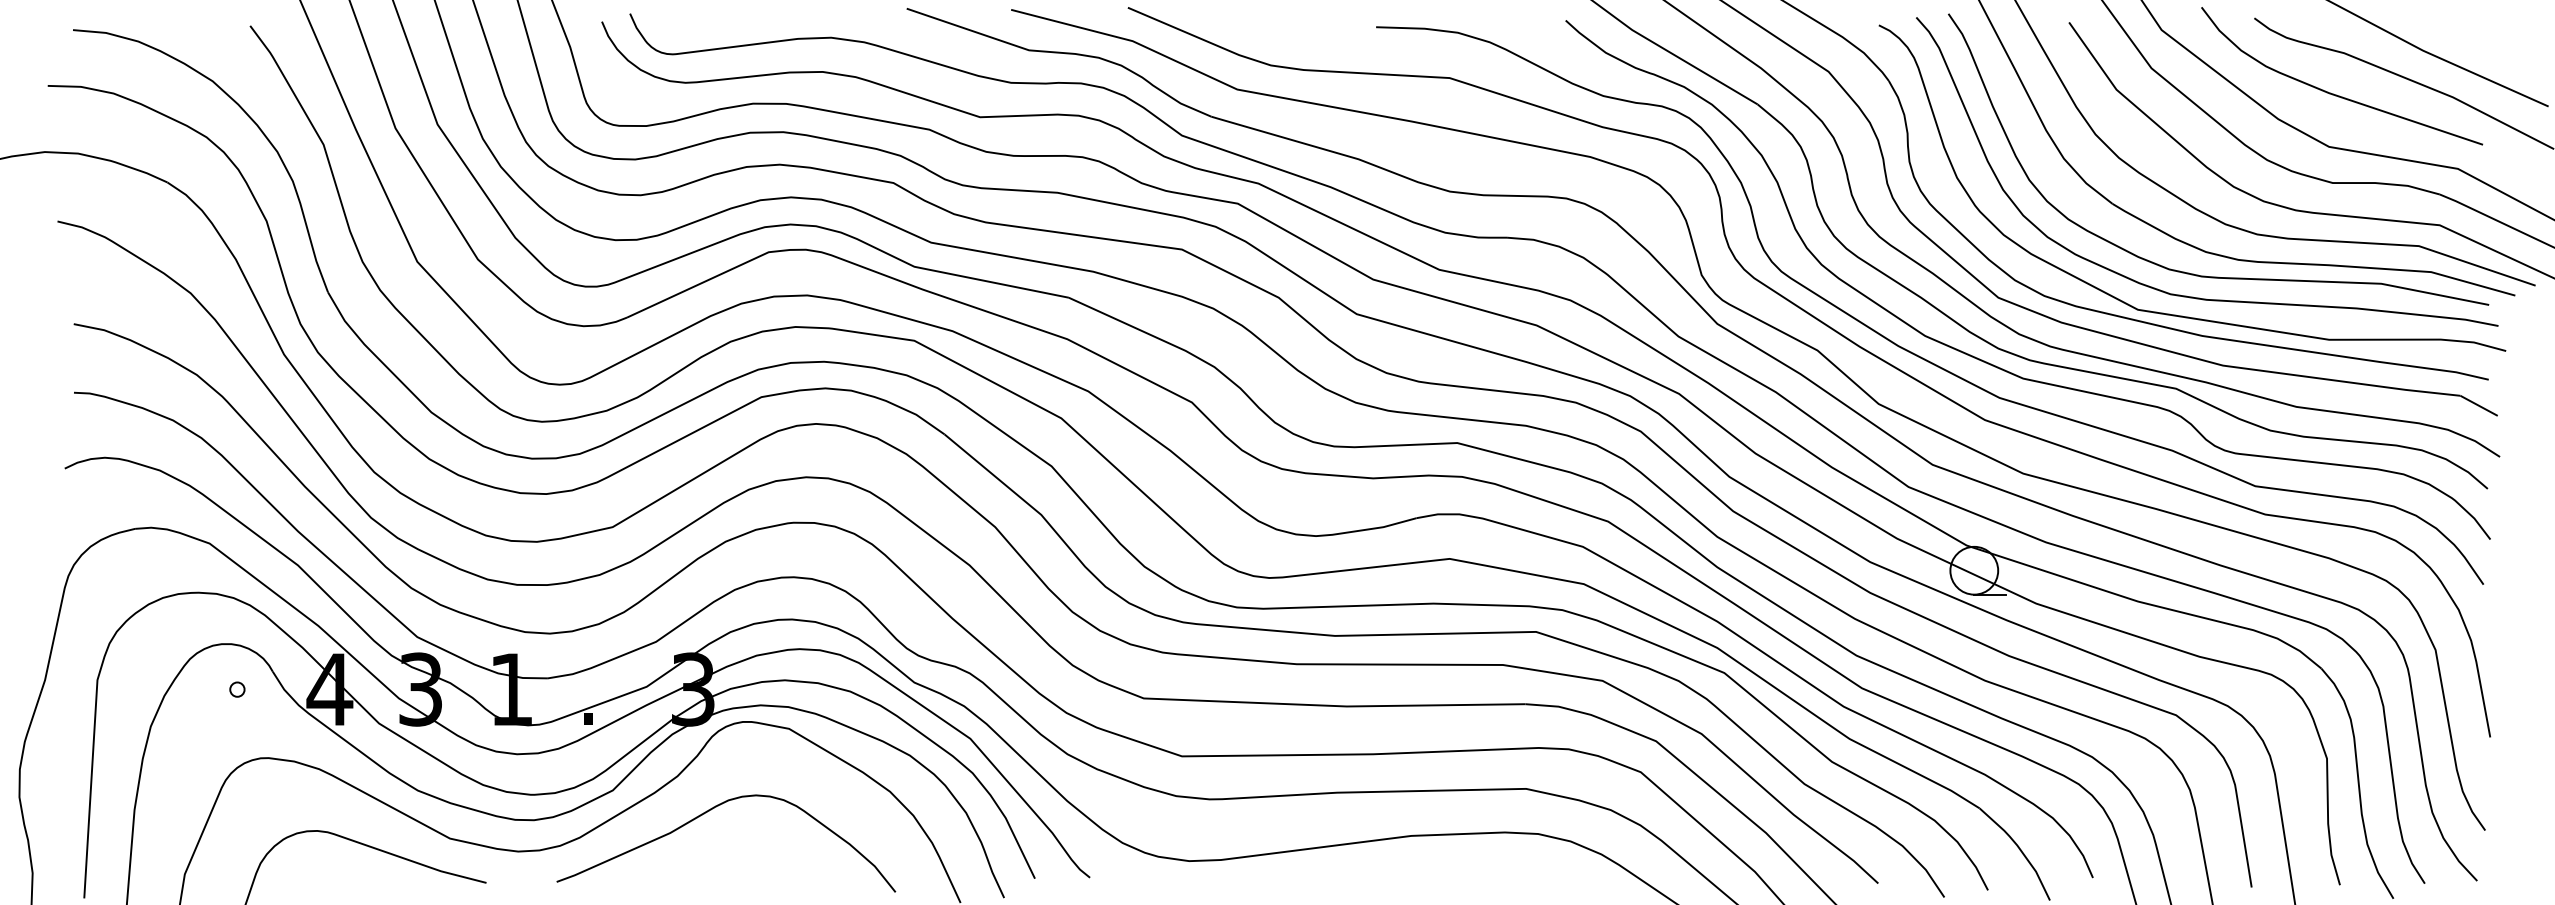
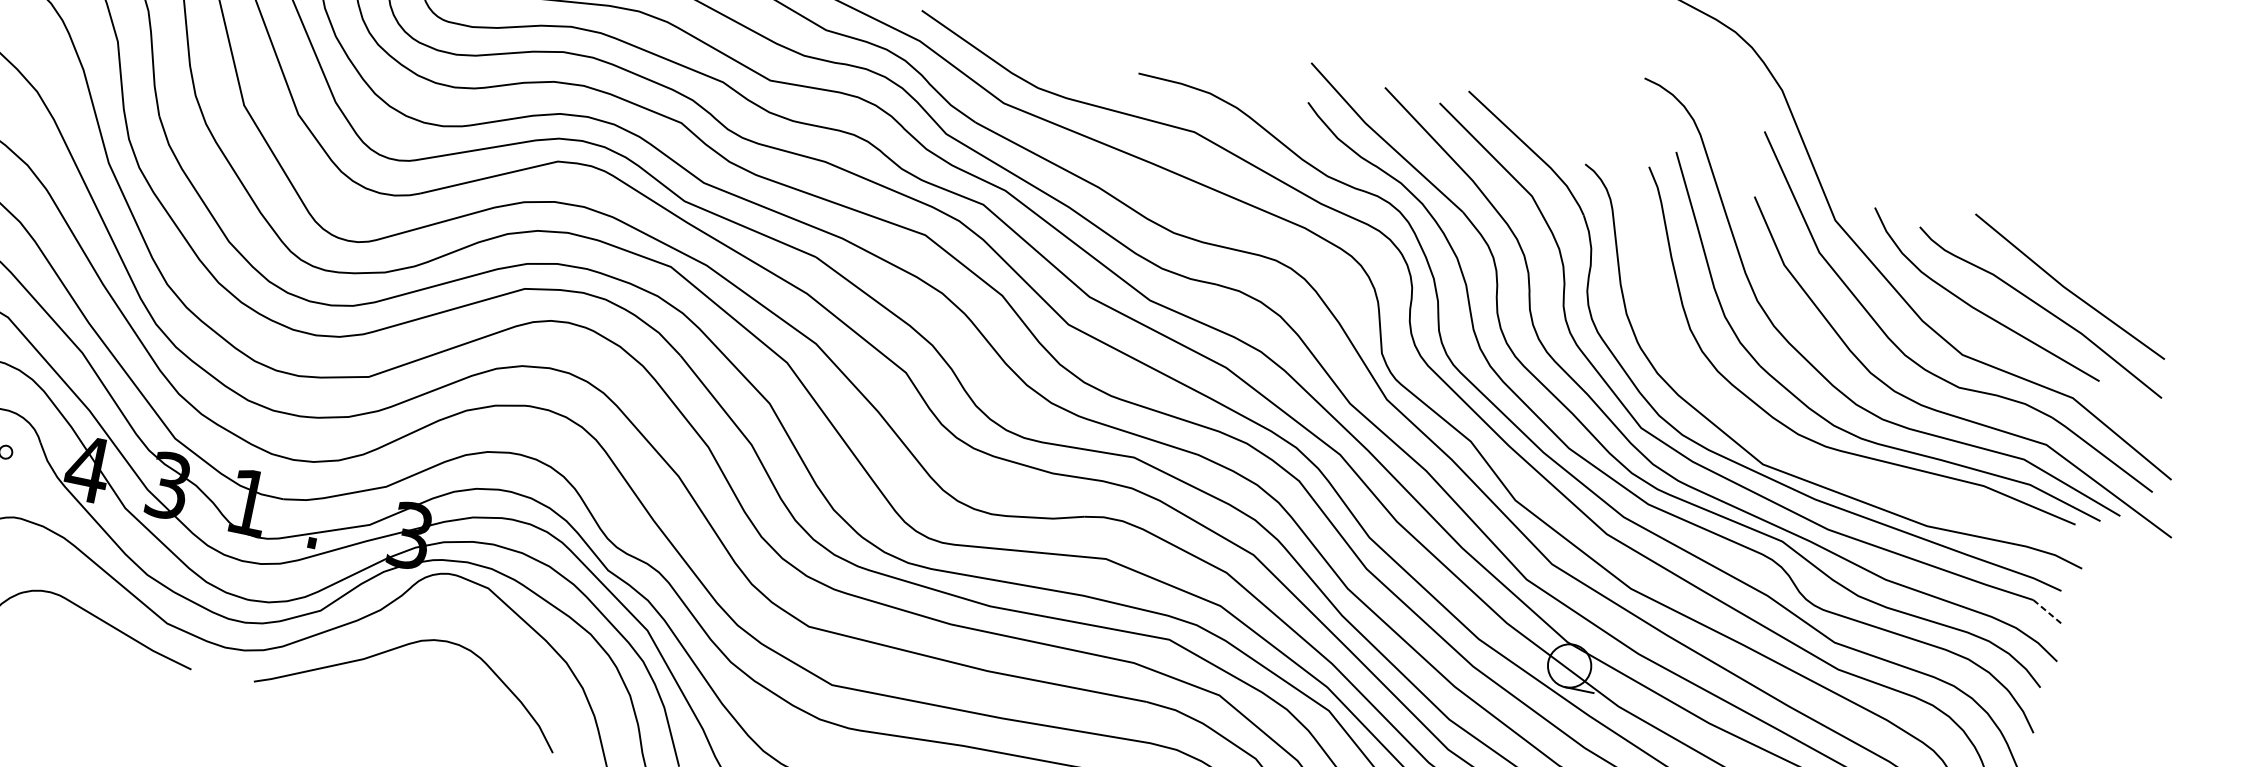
curve: (2186, 295) -> (1808, 460), removed
line: (2479, 406) -> (2048, 613), solid -> dashed

